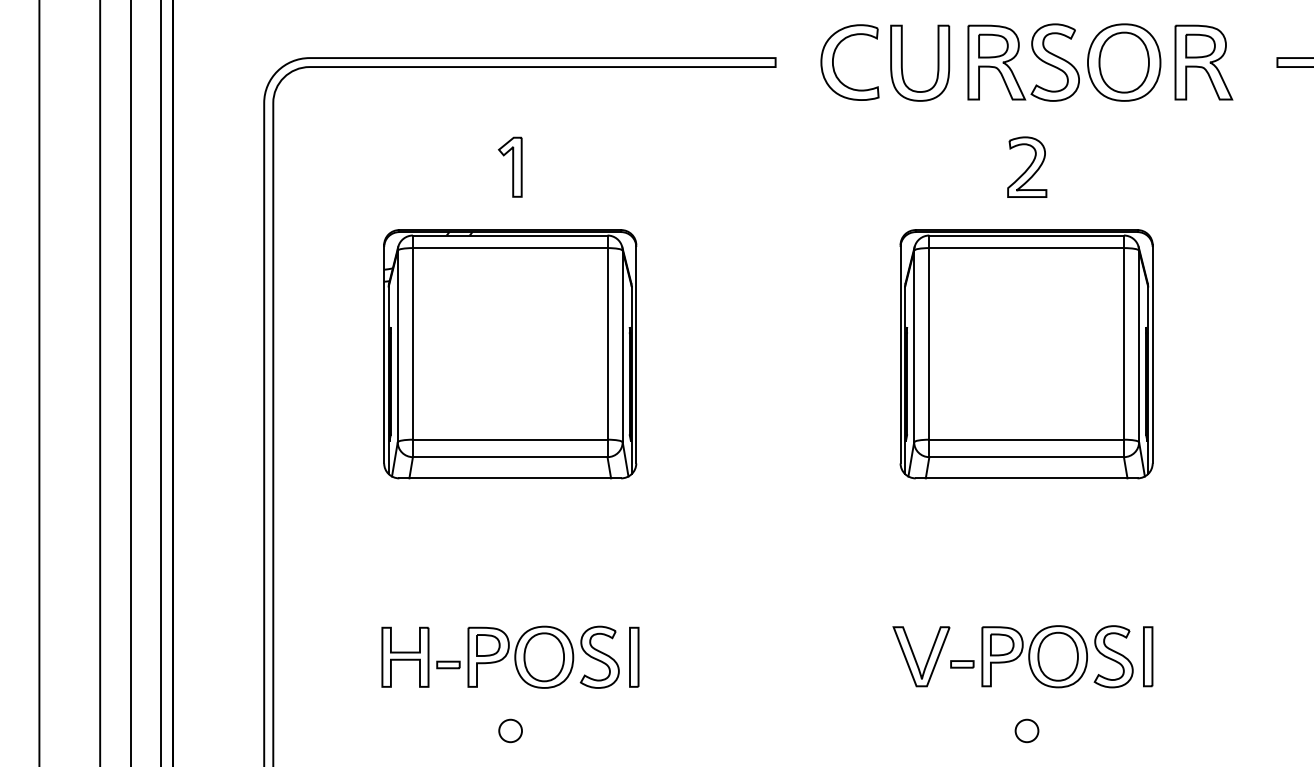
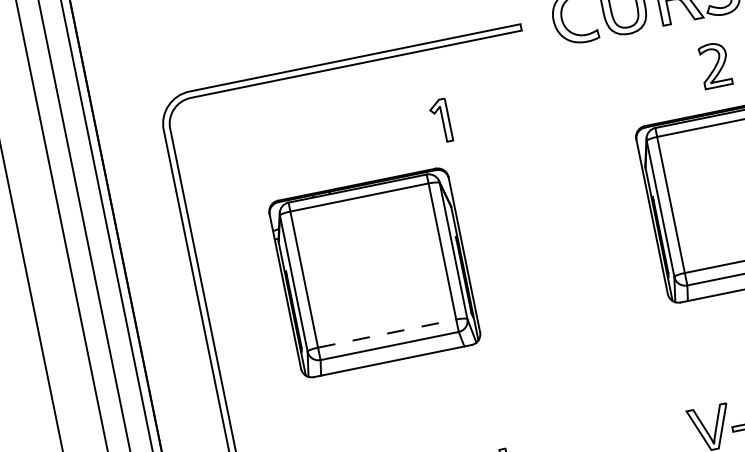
part: (510, 166) -> (440, 120), moved
line: (510, 439) -> (387, 333), solid -> dashed

